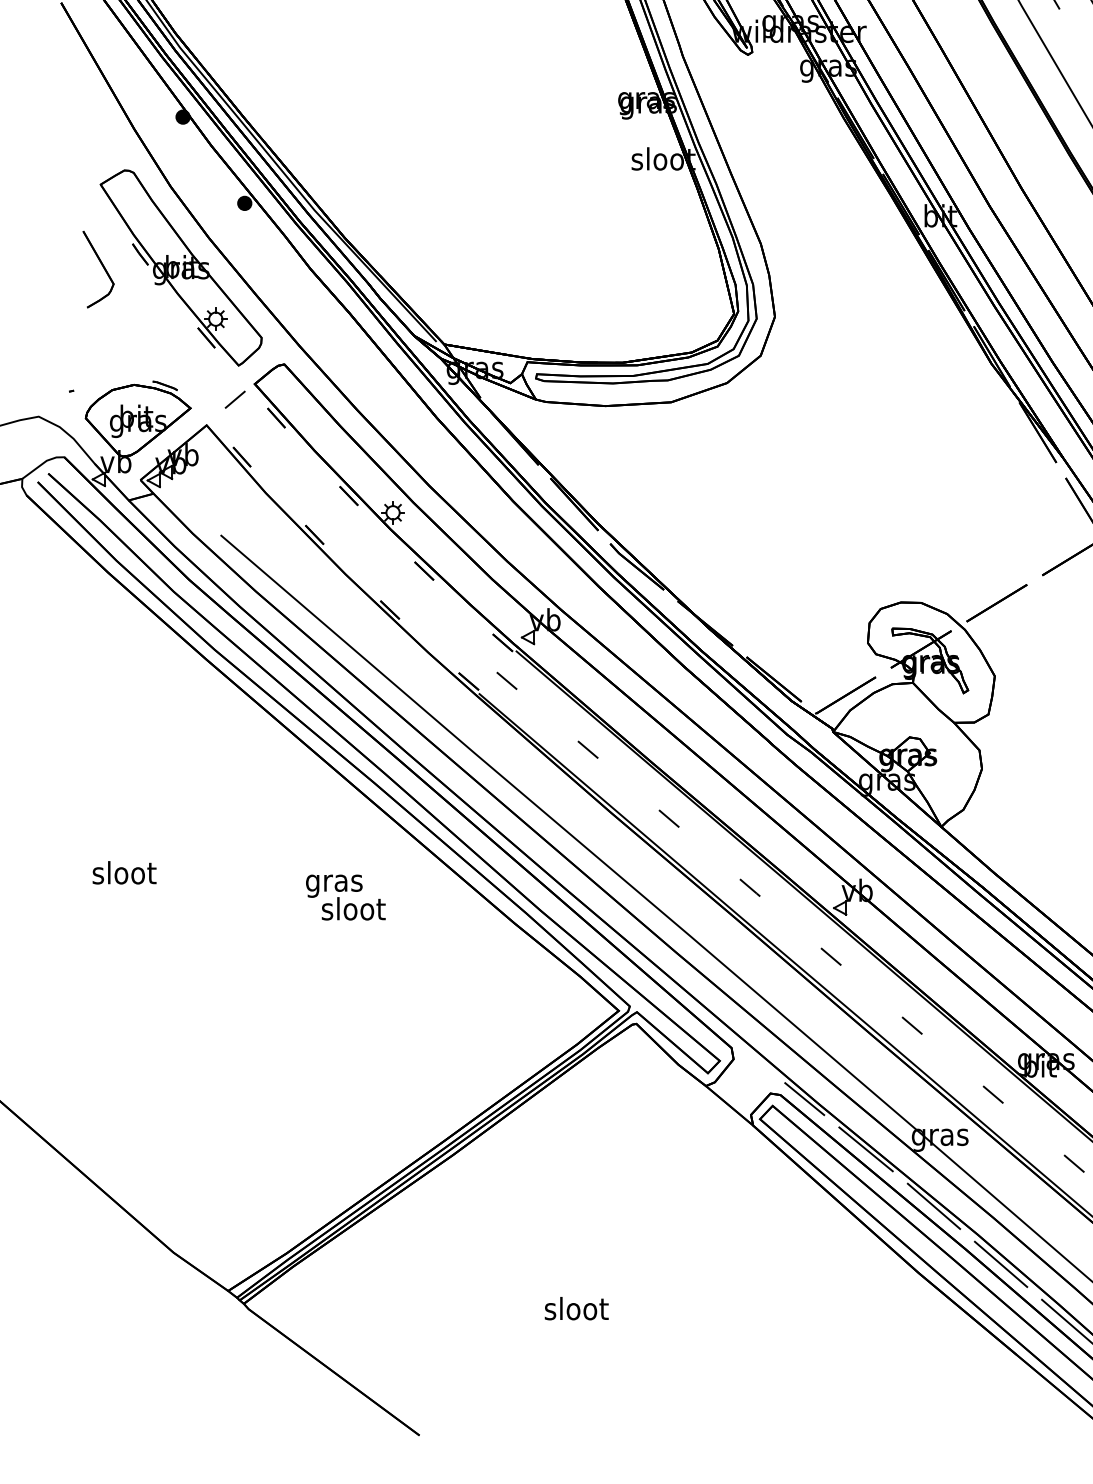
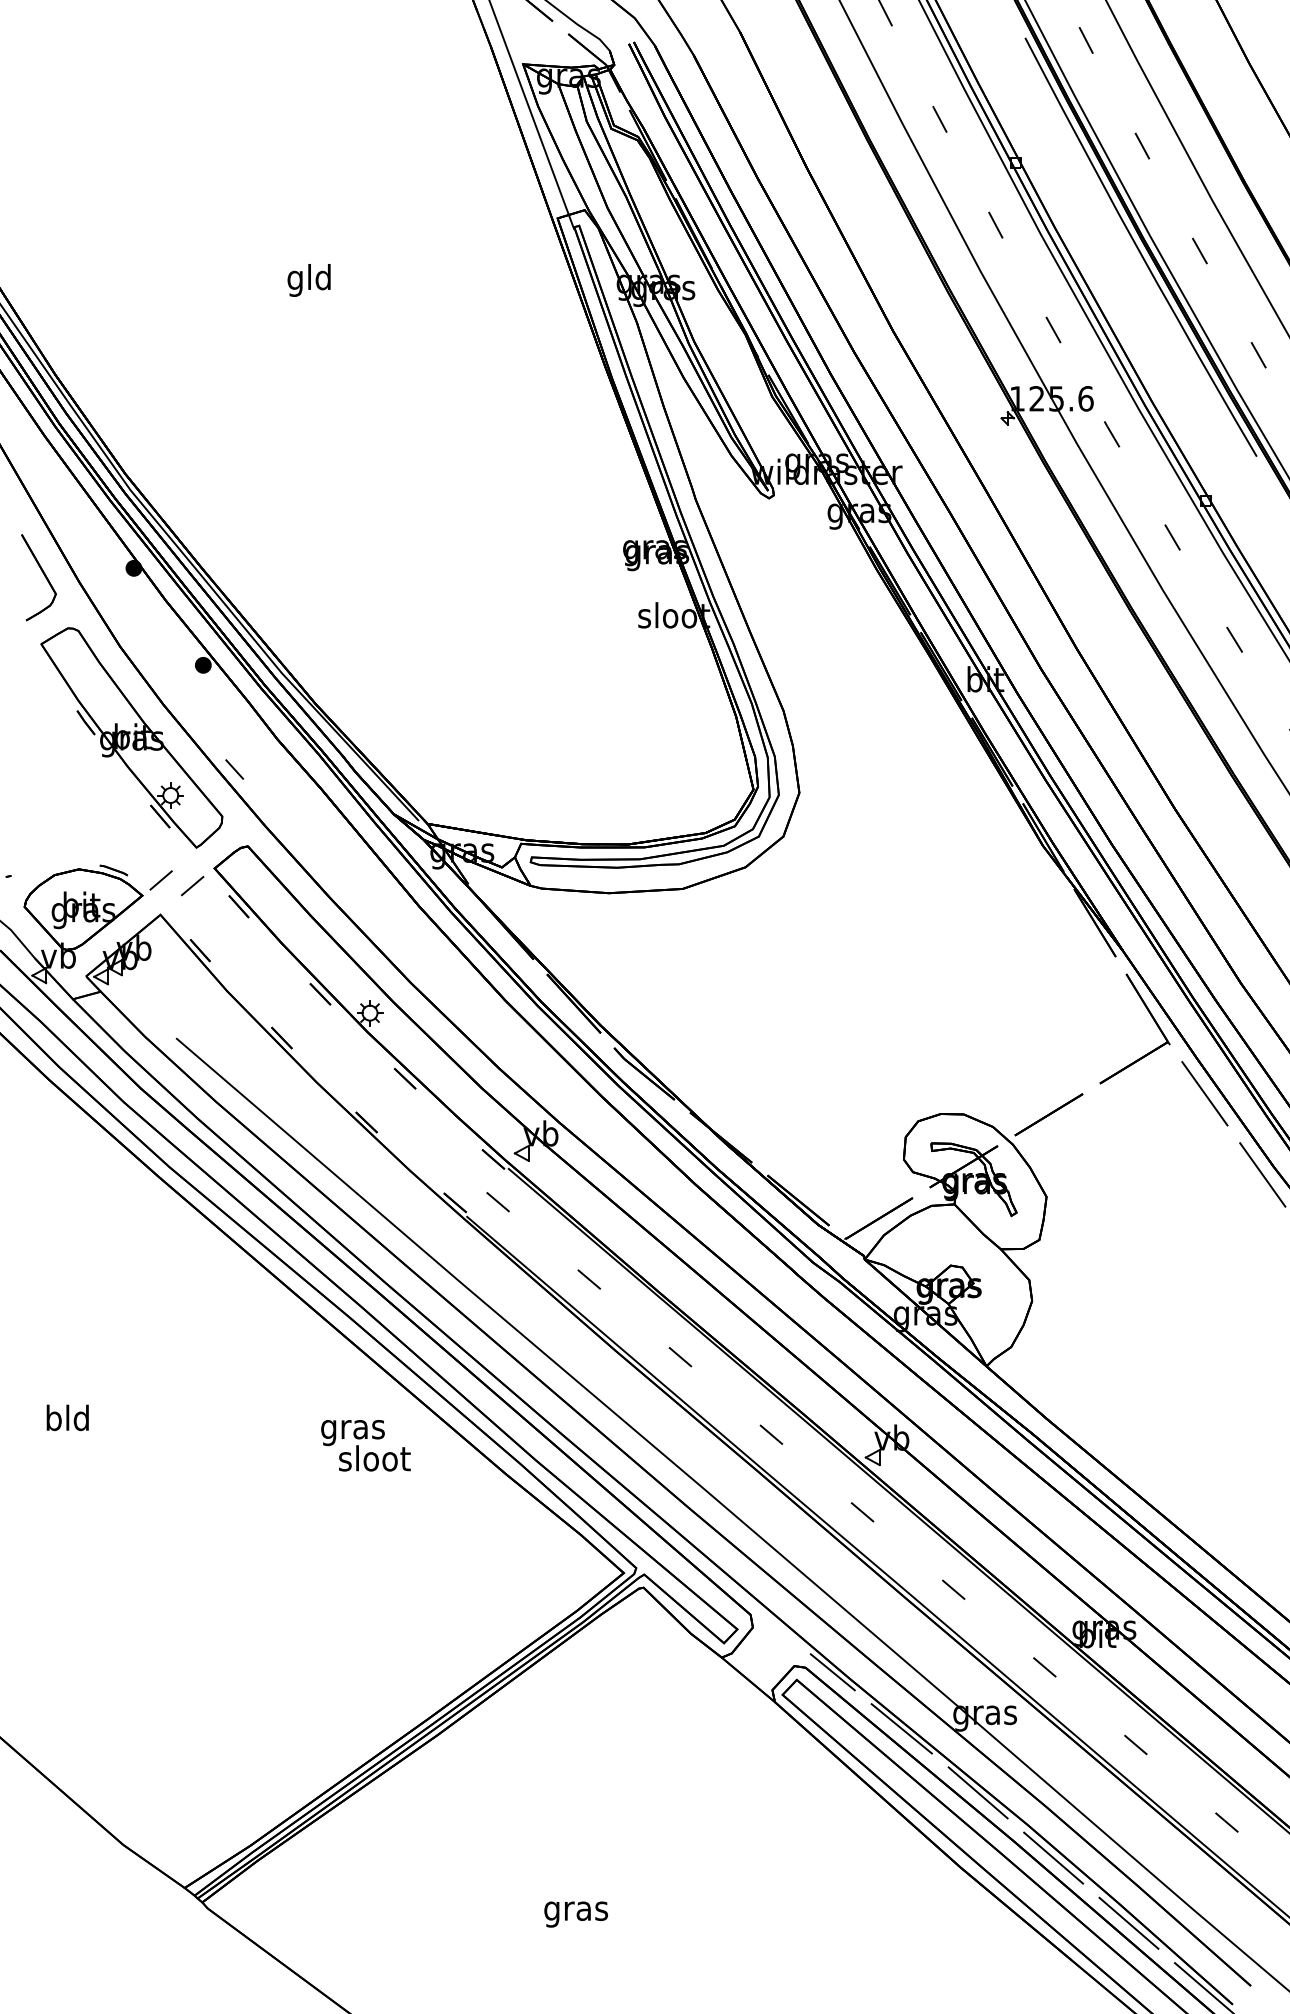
part: (98, 269) -> (38, 577), moved
line: (272, 296) -> (234, 769), added
line: (206, 394) -> (160, 880), added
text: (124, 872) -> (68, 1417), sloot -> bld
text: (345, 897) -> (365, 1445), moved
text: (576, 1310) -> (576, 1910), sloot -> gras

